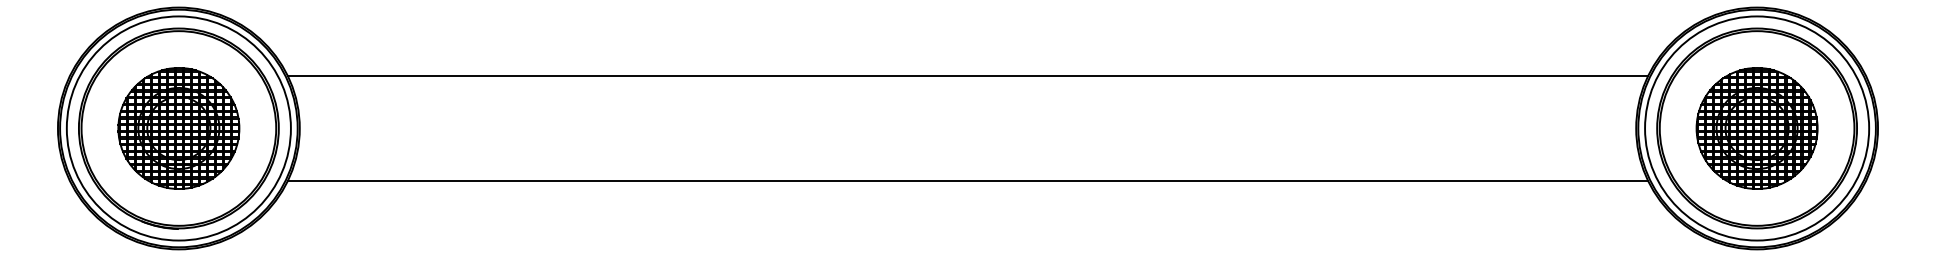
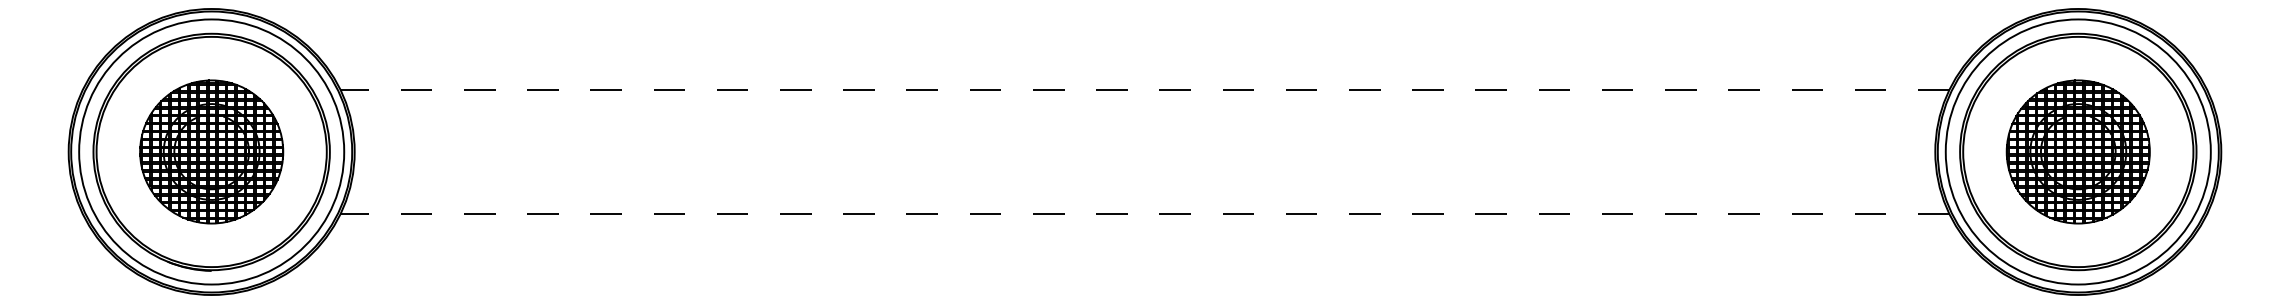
line: (967, 75) -> (1144, 89), solid -> dashed
line: (967, 181) -> (1144, 214), solid -> dashed

